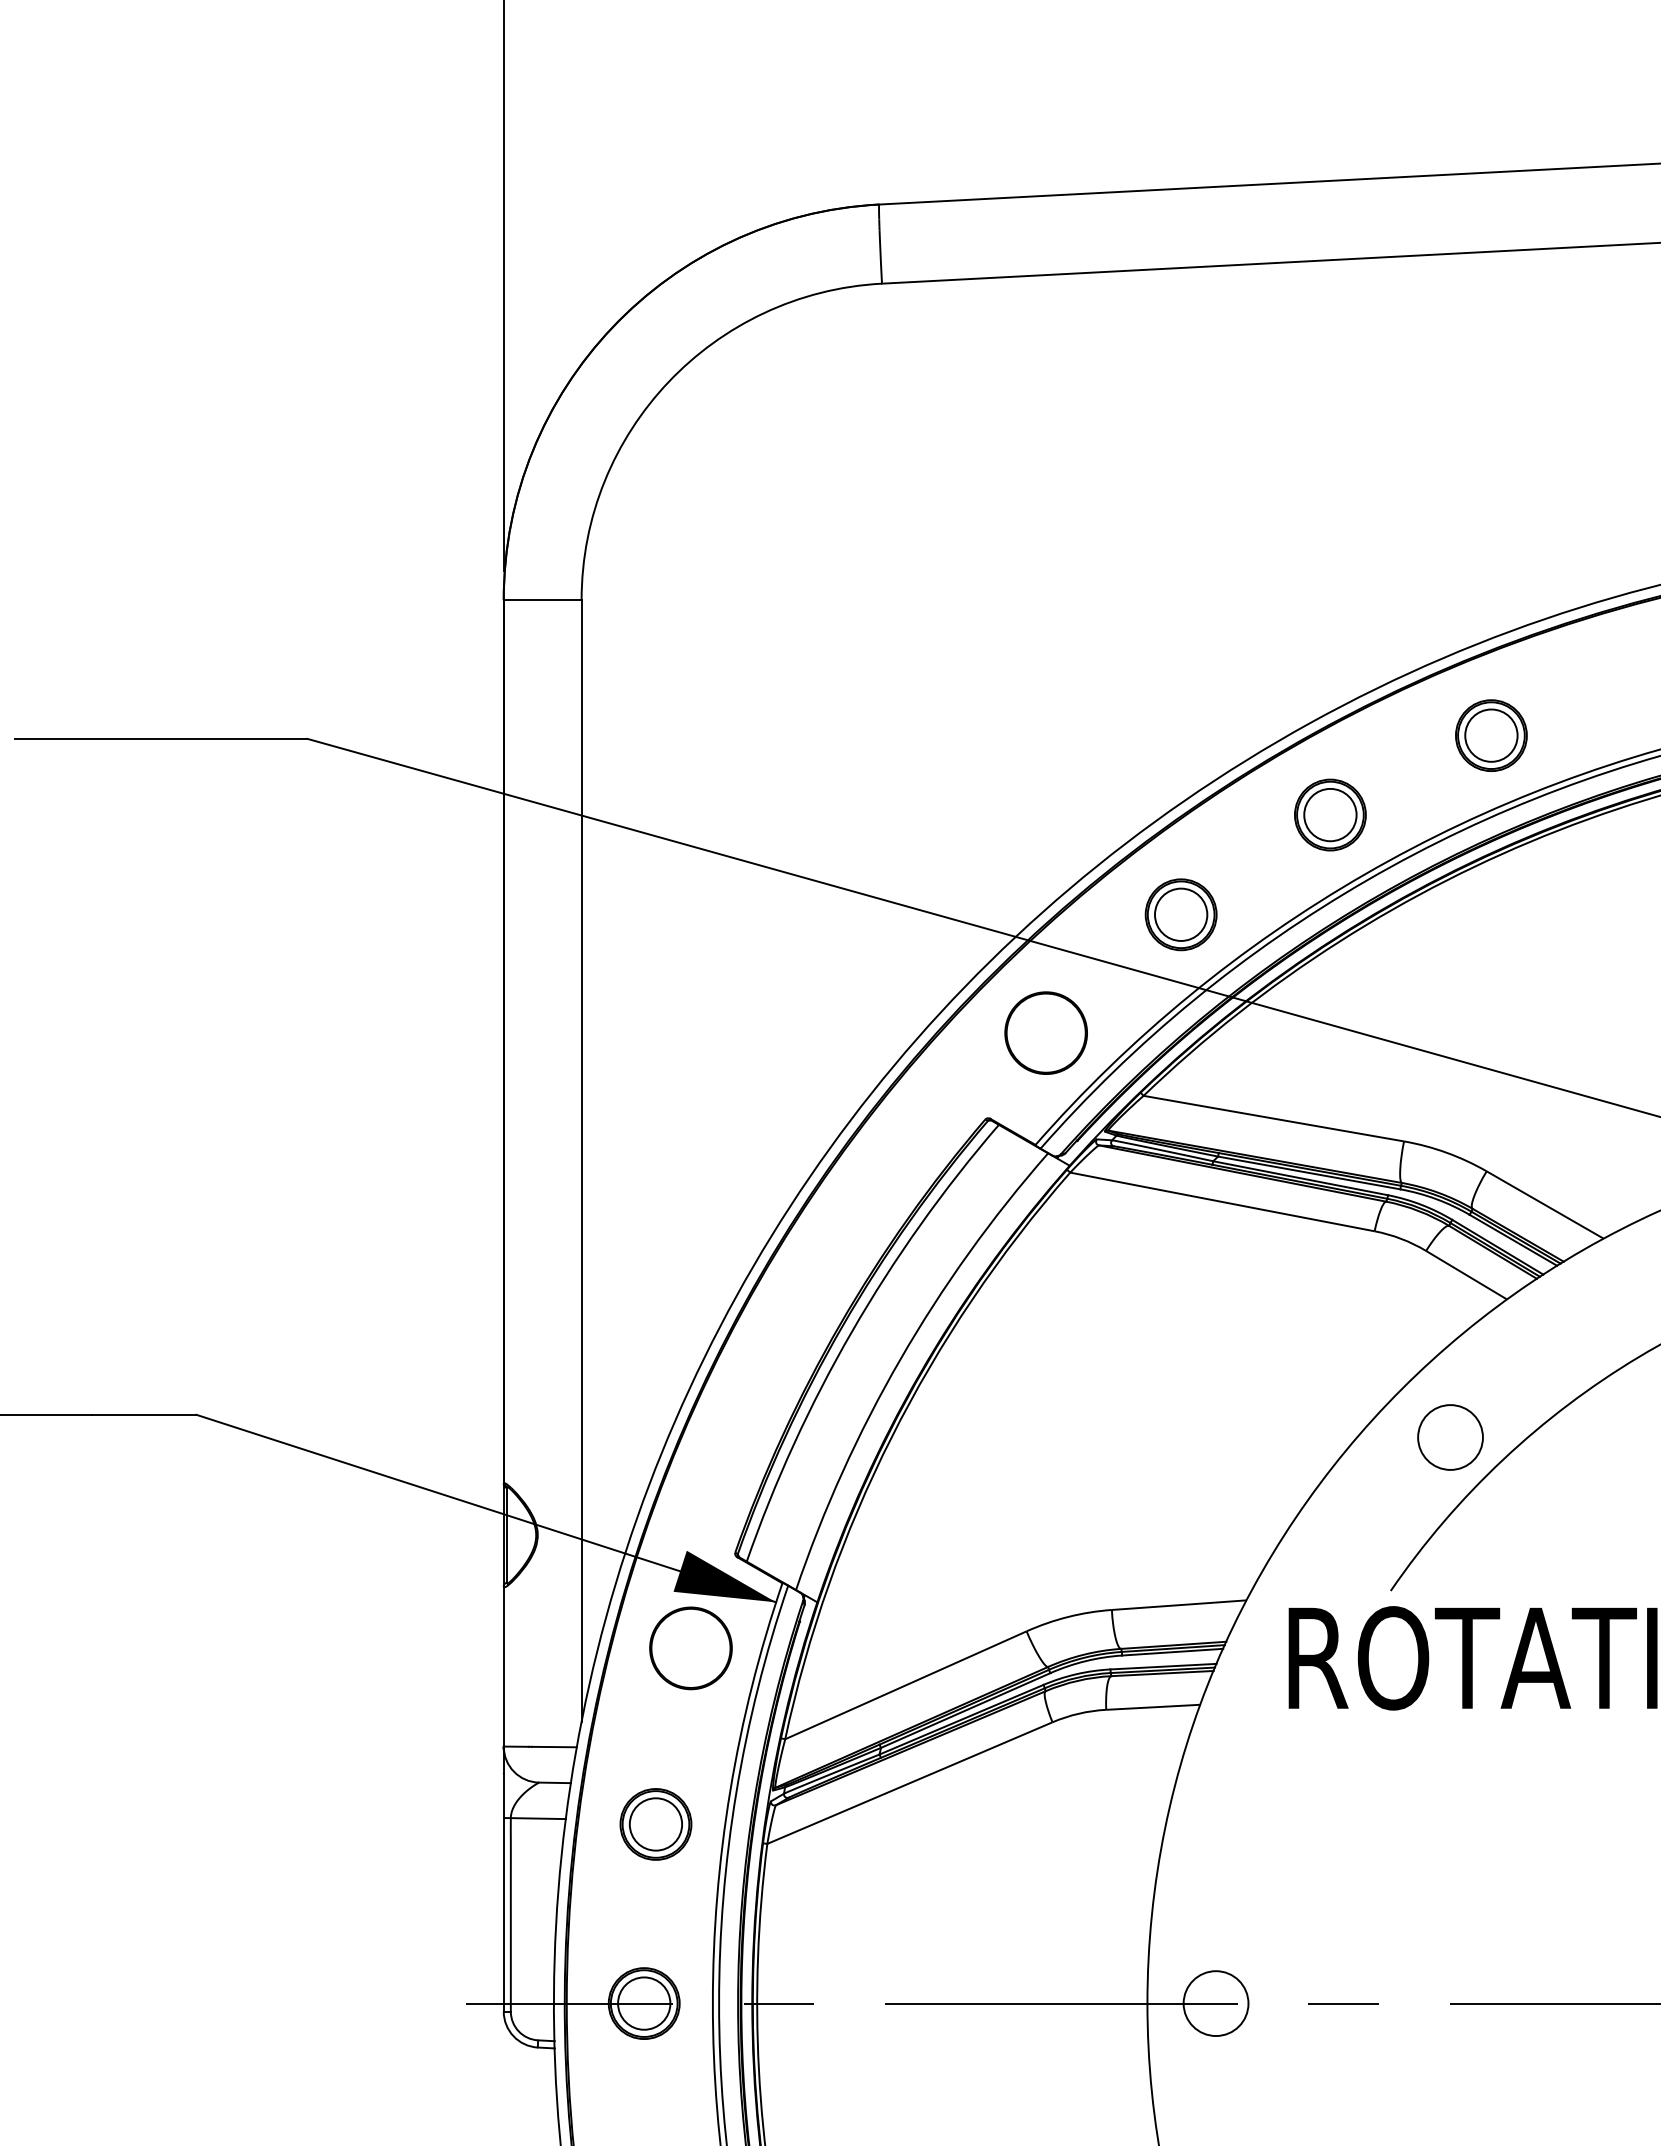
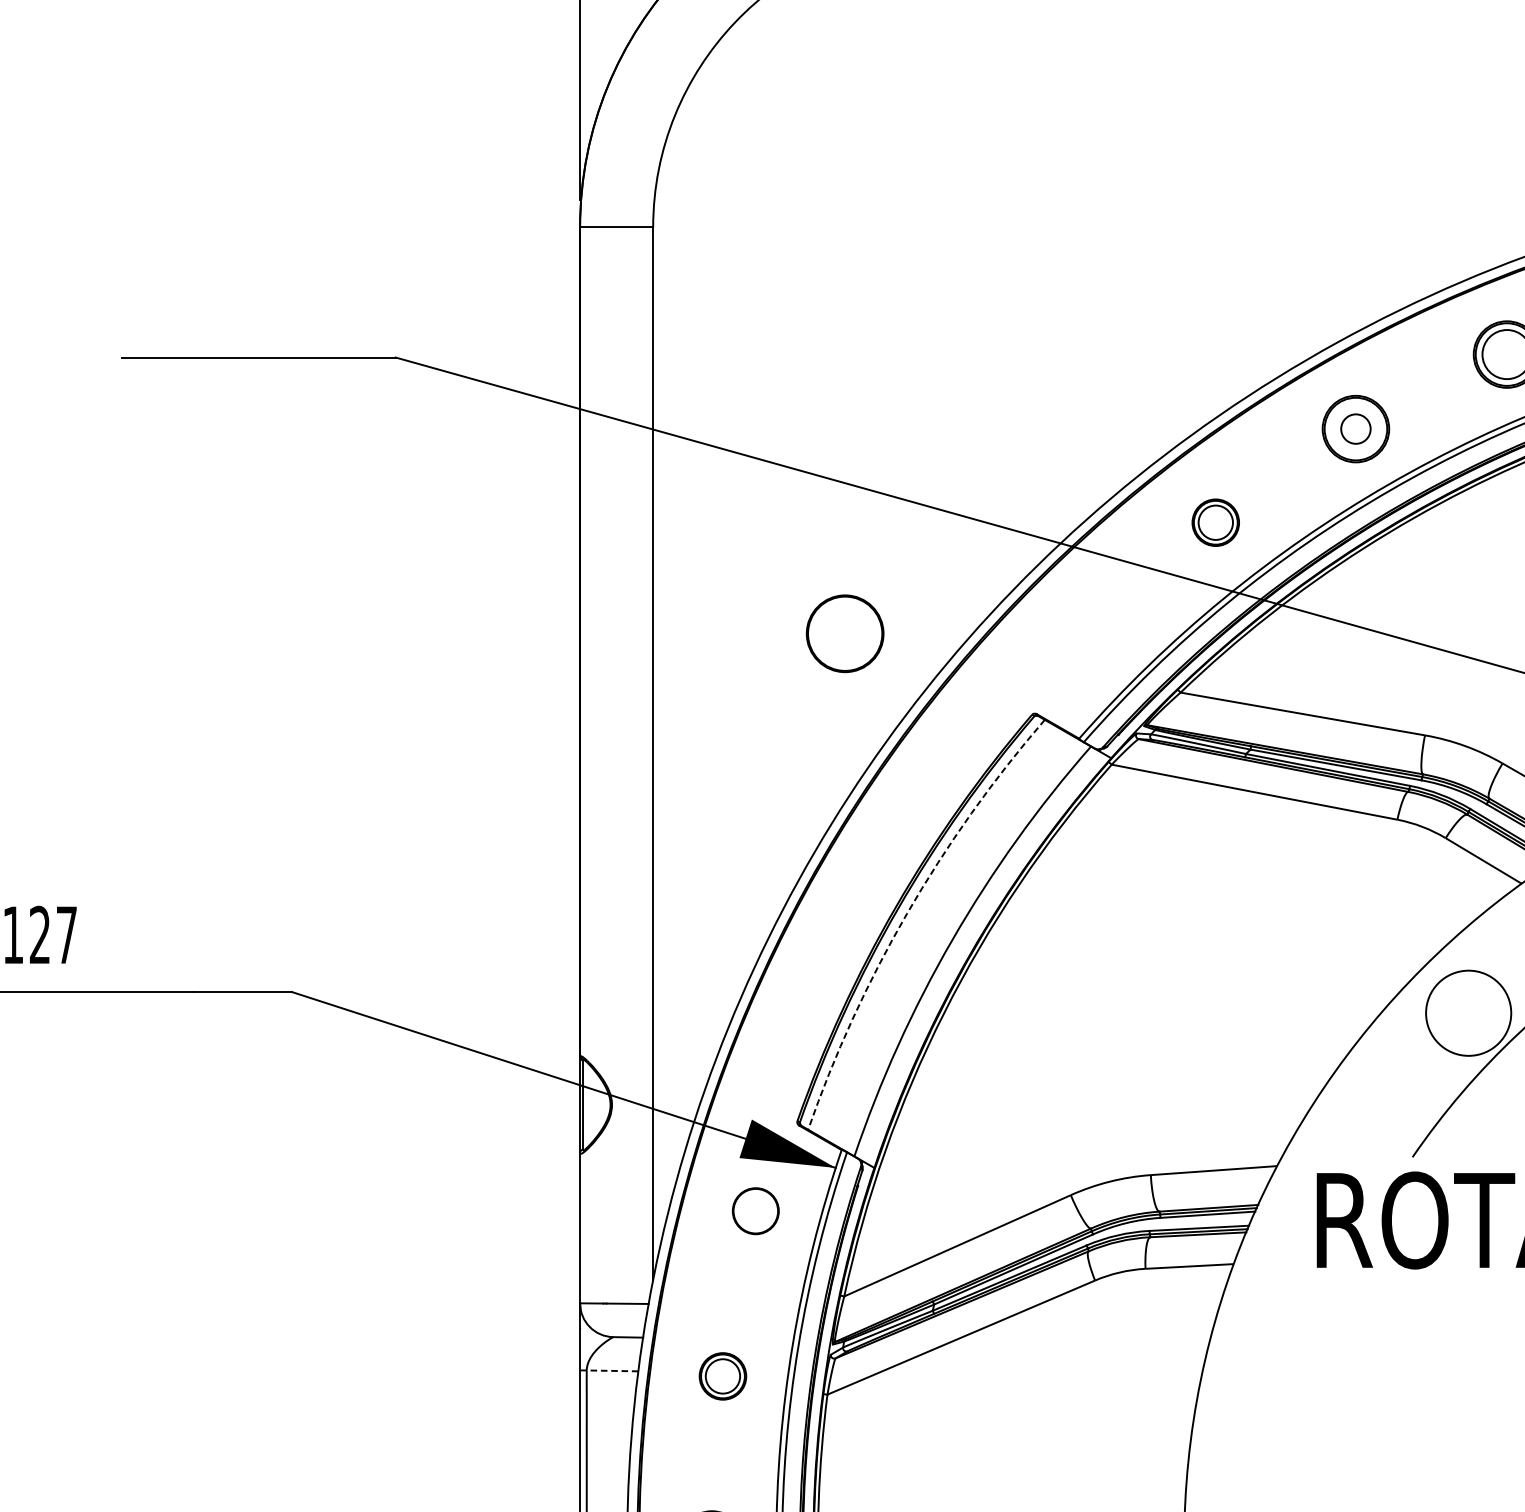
circle: (1330, 814) -> (1356, 428), size x0.6
part: (1180, 914) -> (1215, 522), size x0.7
part: (1045, 1032) -> (844, 633), moved
arc: (852, 1331) -> (907, 913), solid -> dashed
circle: (1450, 1437) -> (1468, 1013), size x1.4
part: (690, 1648) -> (755, 1211), size x0.6
line: (538, 1818) -> (612, 1370), solid -> dashed
part: (655, 1824) -> (722, 1376), size x0.7

